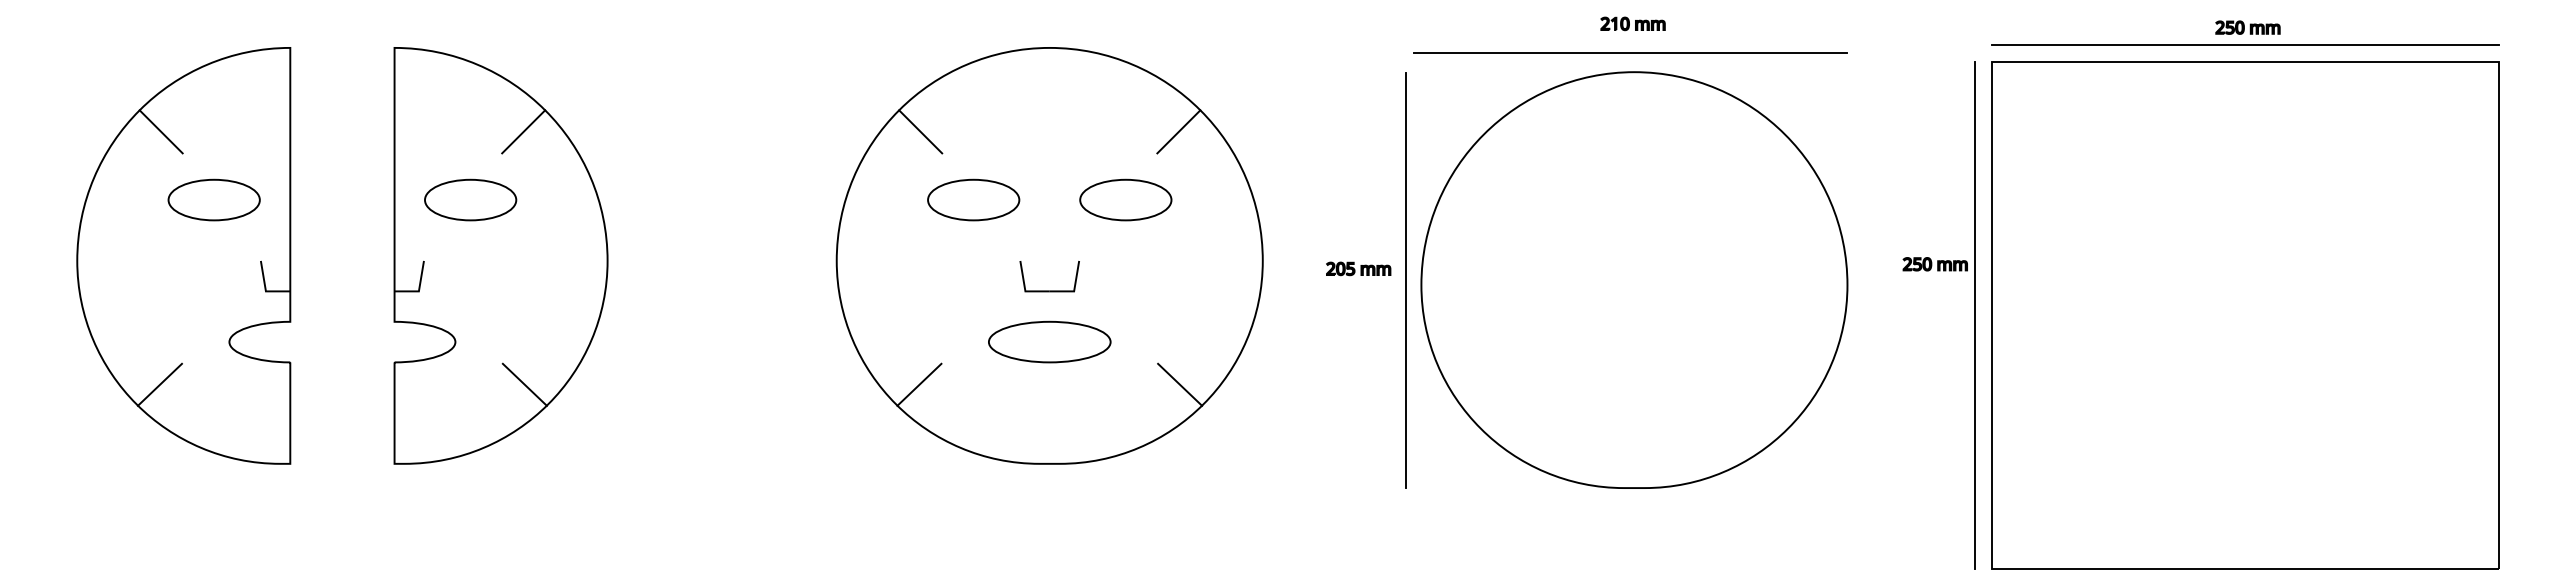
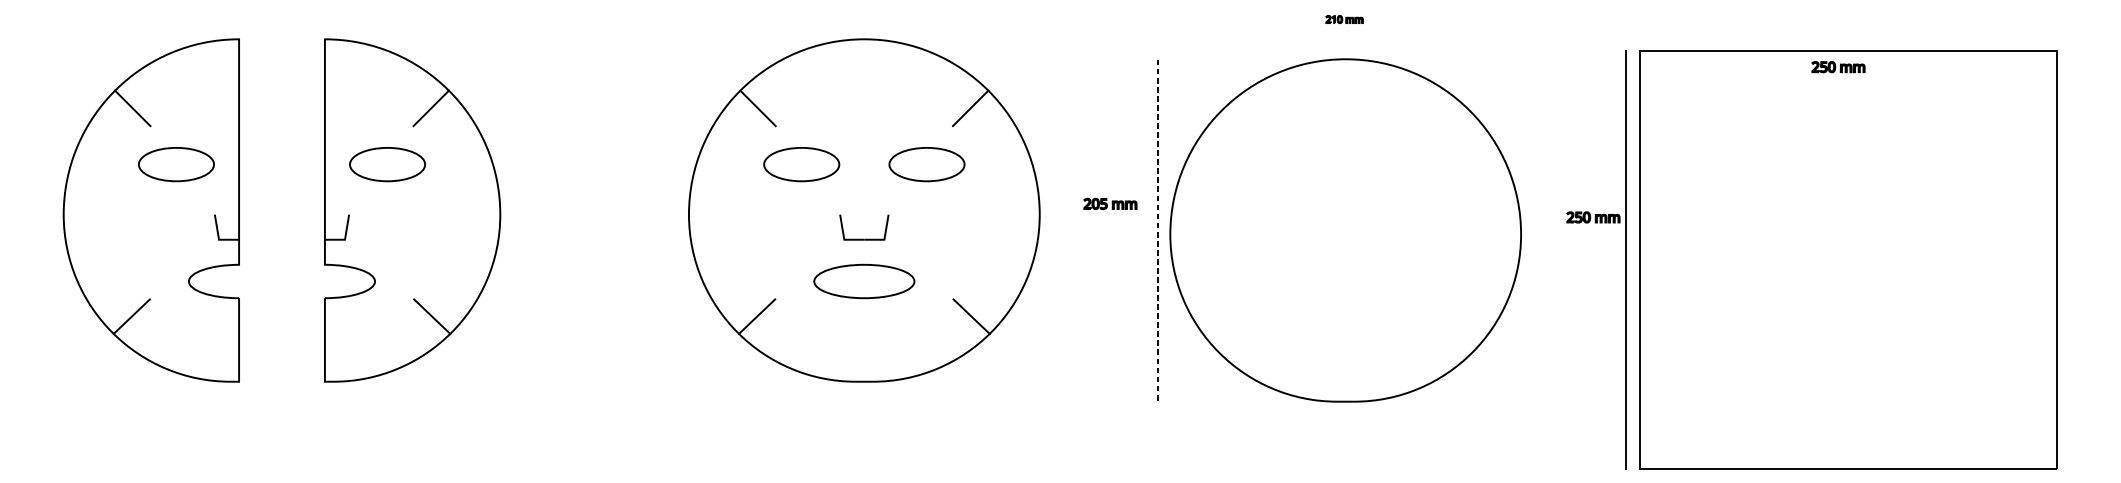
part: (1632, 23) -> (1344, 19), size x0.7
part: (2247, 27) -> (1838, 66), moved
line: (2244, 44) -> (1847, 36), removed
line: (1630, 53) -> (1342, 43), removed
part: (1358, 268) -> (1110, 203), moved
line: (1406, 280) -> (1158, 230), solid -> dashed

